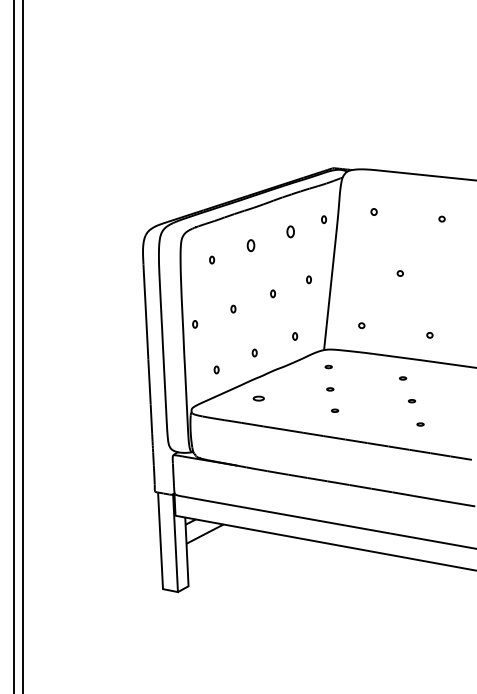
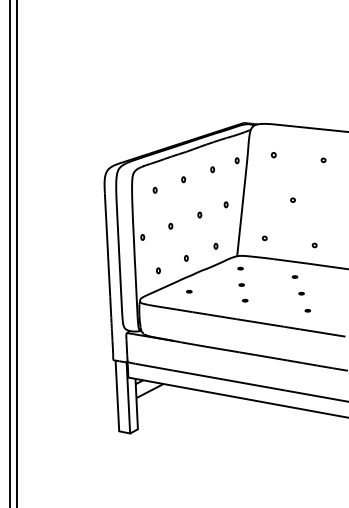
part: (290, 231) -> (212, 169), size x0.62
part: (250, 245) -> (183, 179), size x0.62
part: (258, 398) -> (189, 291), size x0.62

